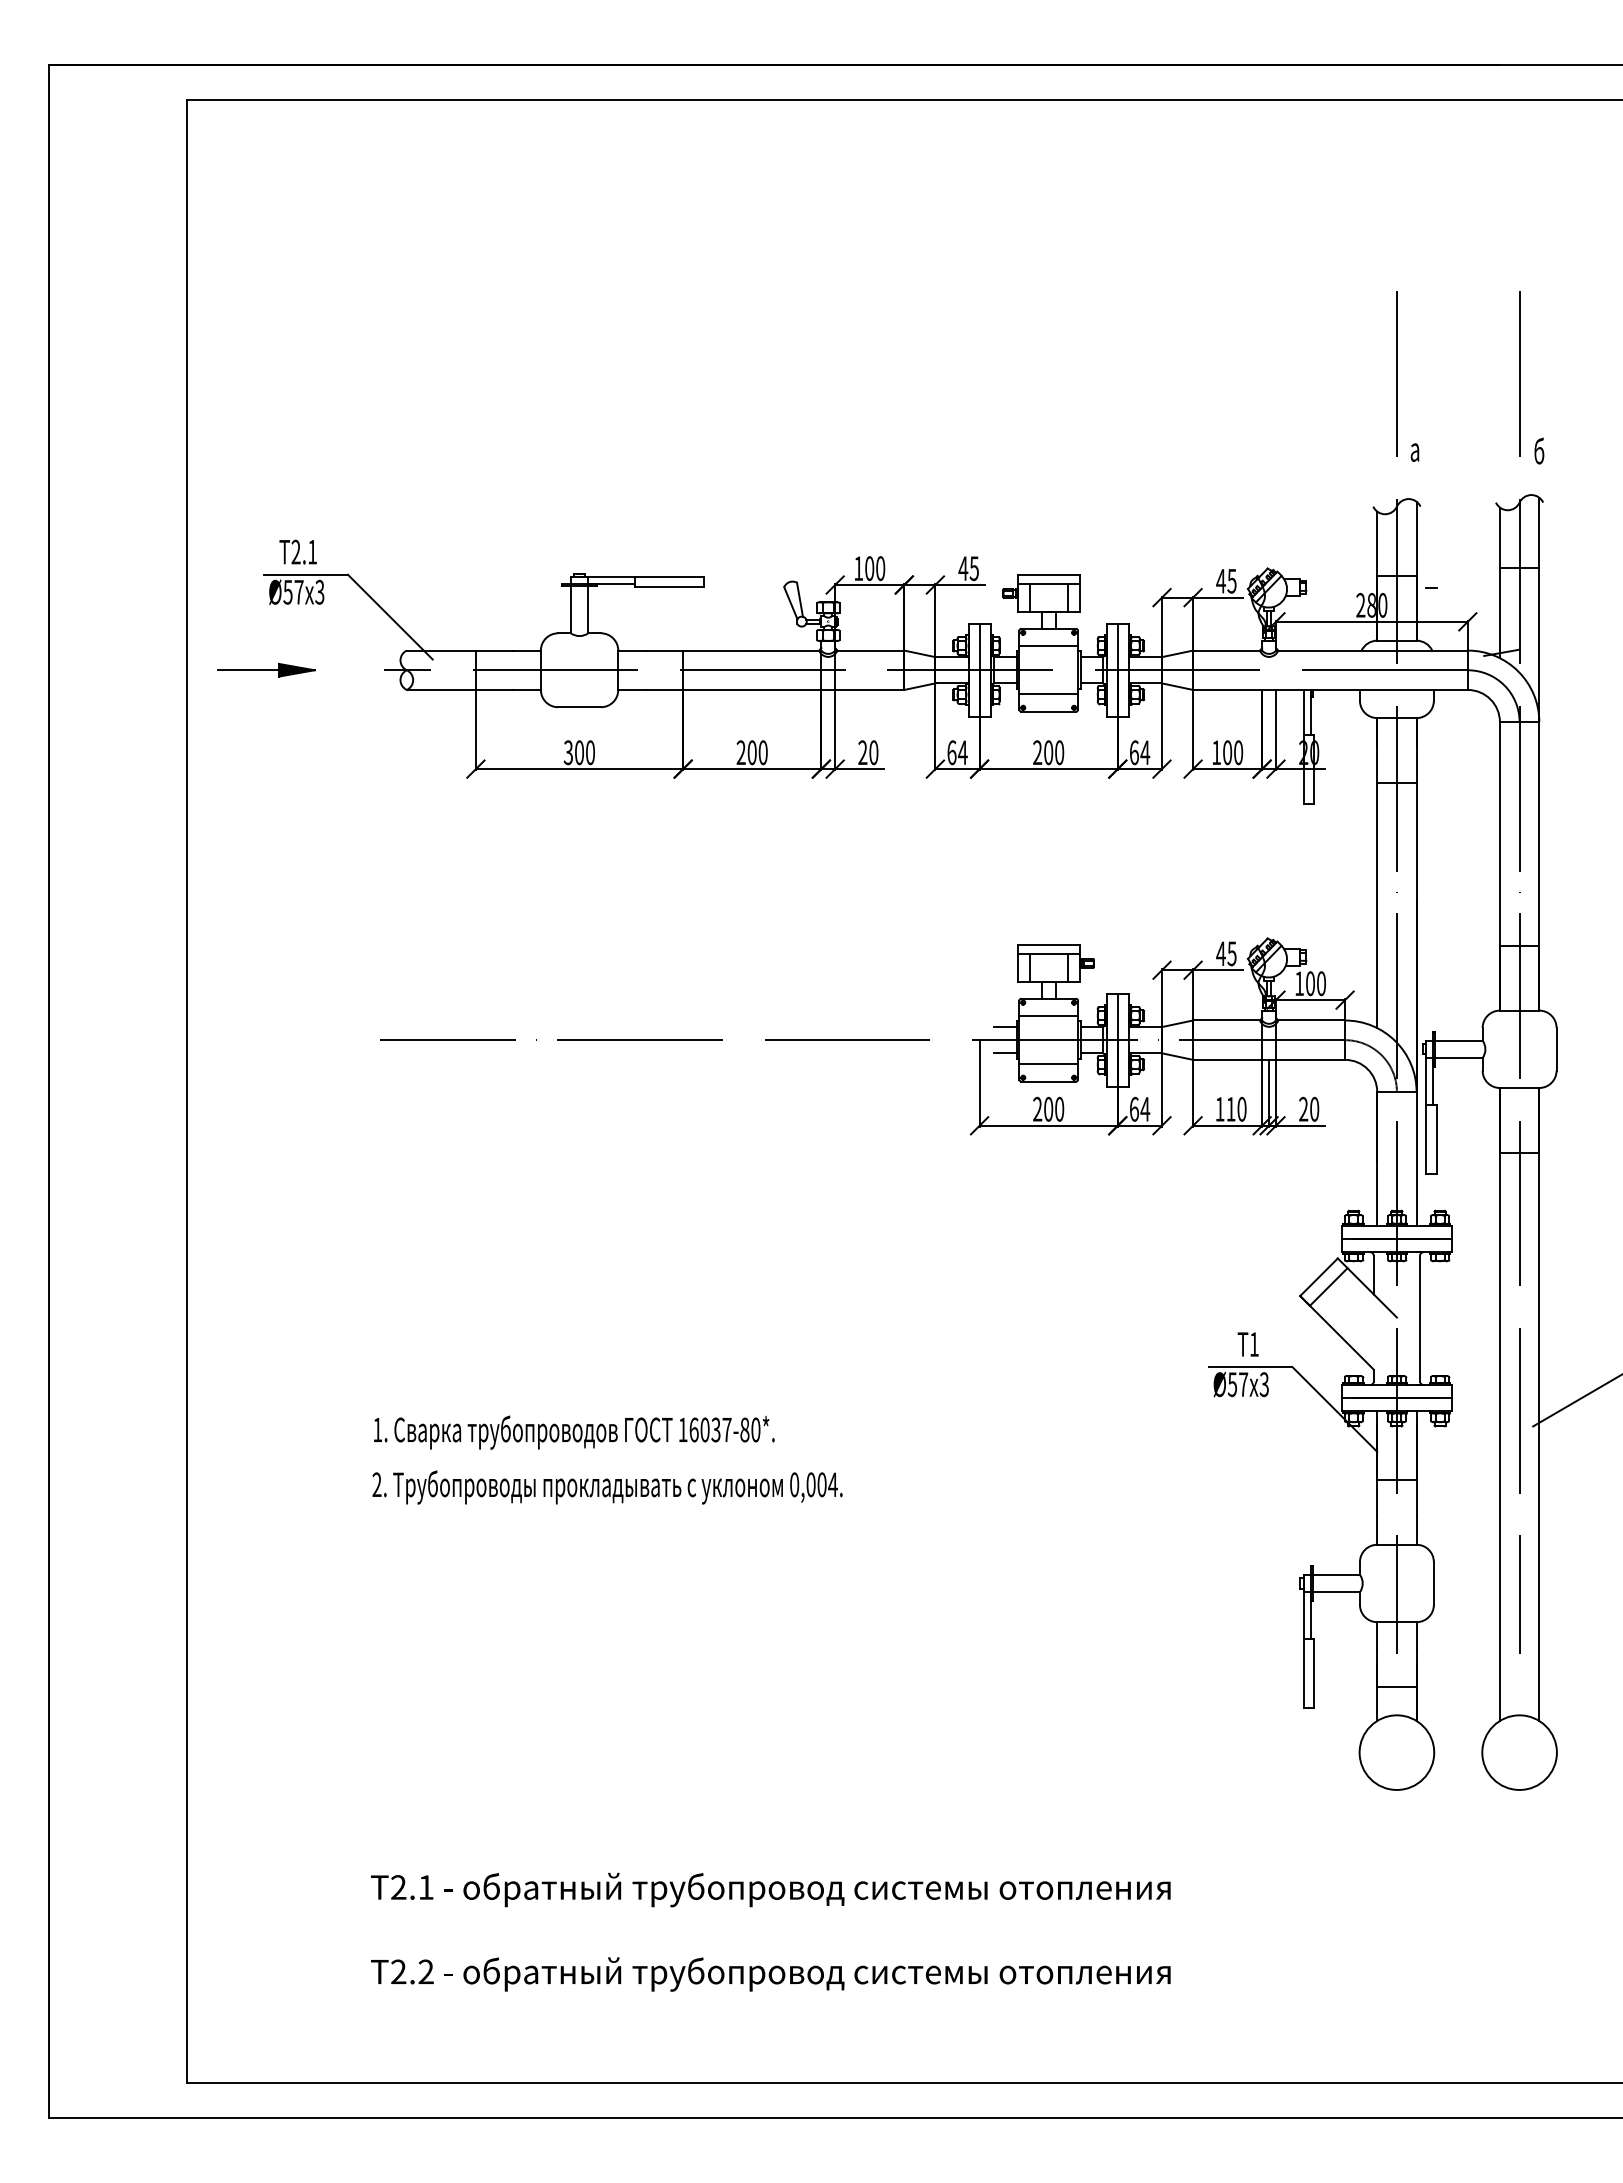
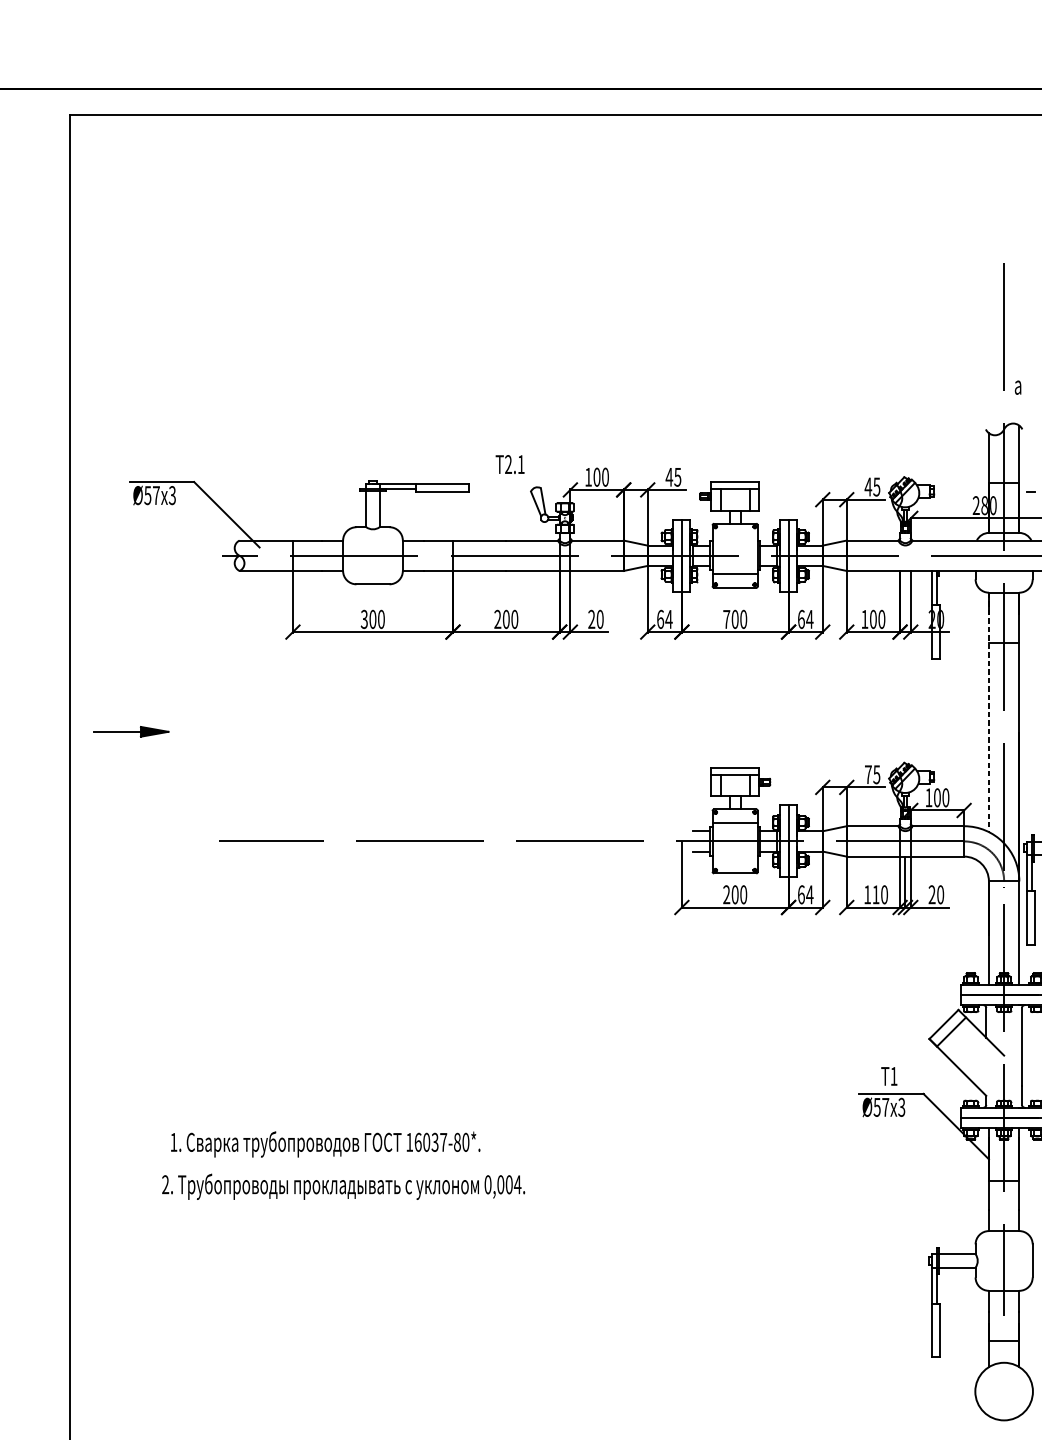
text: (297, 551) -> (509, 464), moved
line: (1048, 646) -> (735, 537), removed
part: (266, 670) -> (131, 732), moved
text: (1037, 752) -> (726, 619), 200 -> 700
line: (1377, 873) -> (989, 712), solid -> dashed
text: (1220, 953) -> (867, 774), 45 -> 75
line: (1048, 1064) -> (735, 860), removed
text: (574, 1432) -> (325, 1144), moved
text: (607, 1487) -> (343, 1186), moved

